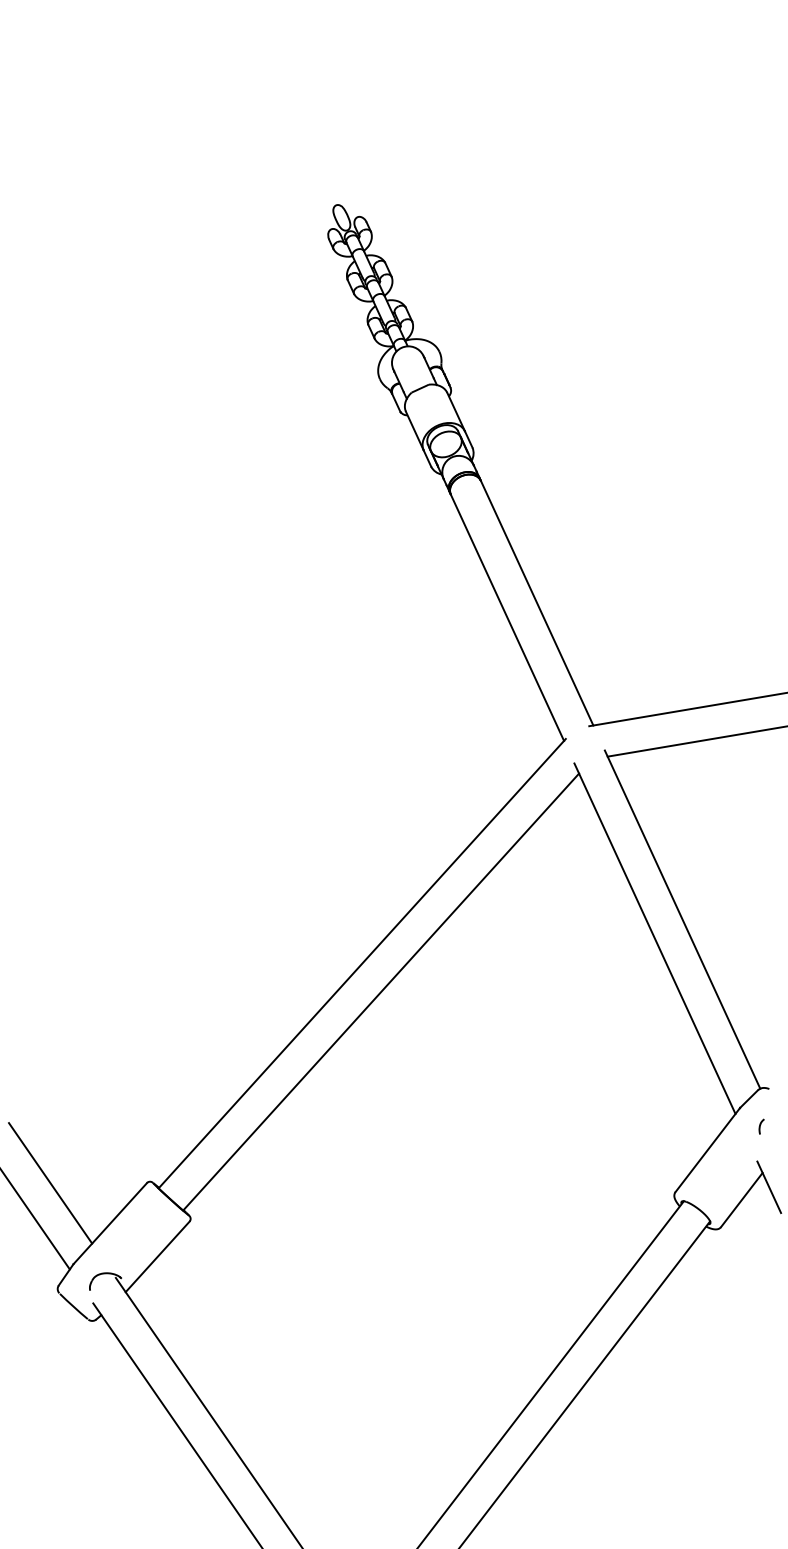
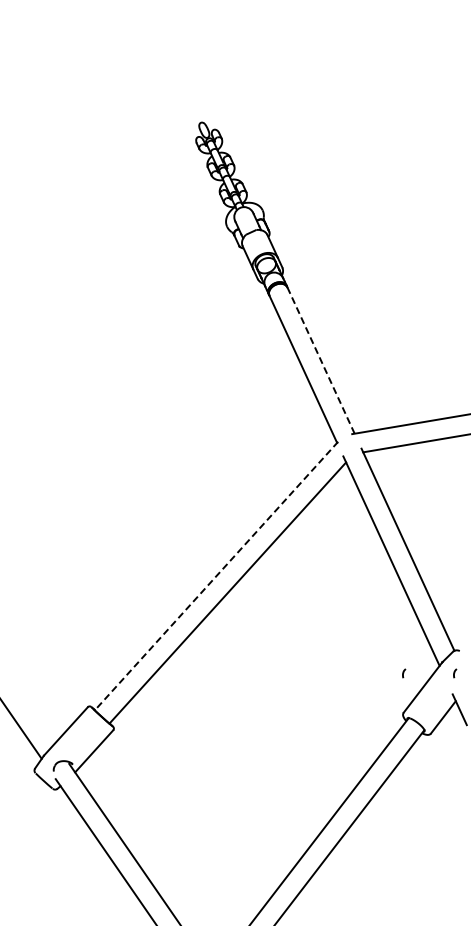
line: (537, 603) -> (321, 360), solid -> dashed
line: (362, 964) -> (216, 576), solid -> dashed
curve: (676, 1126) -> (404, 673), added
line: (51, 1183) -> (30, 707), removed

